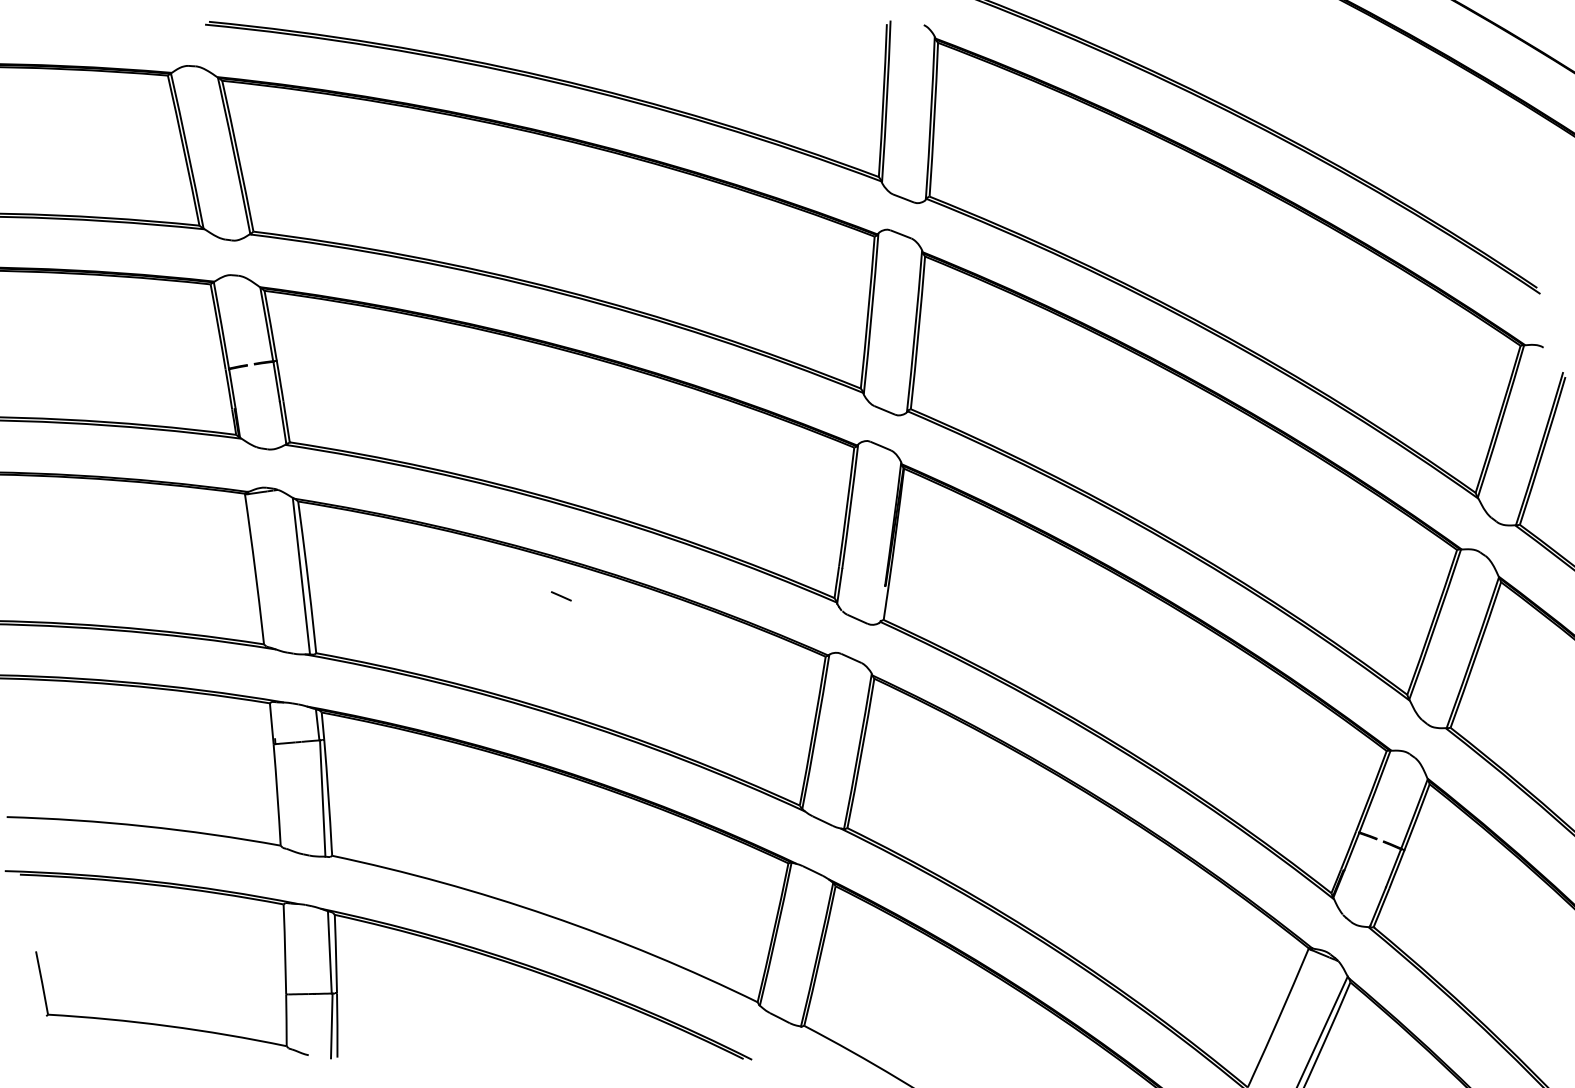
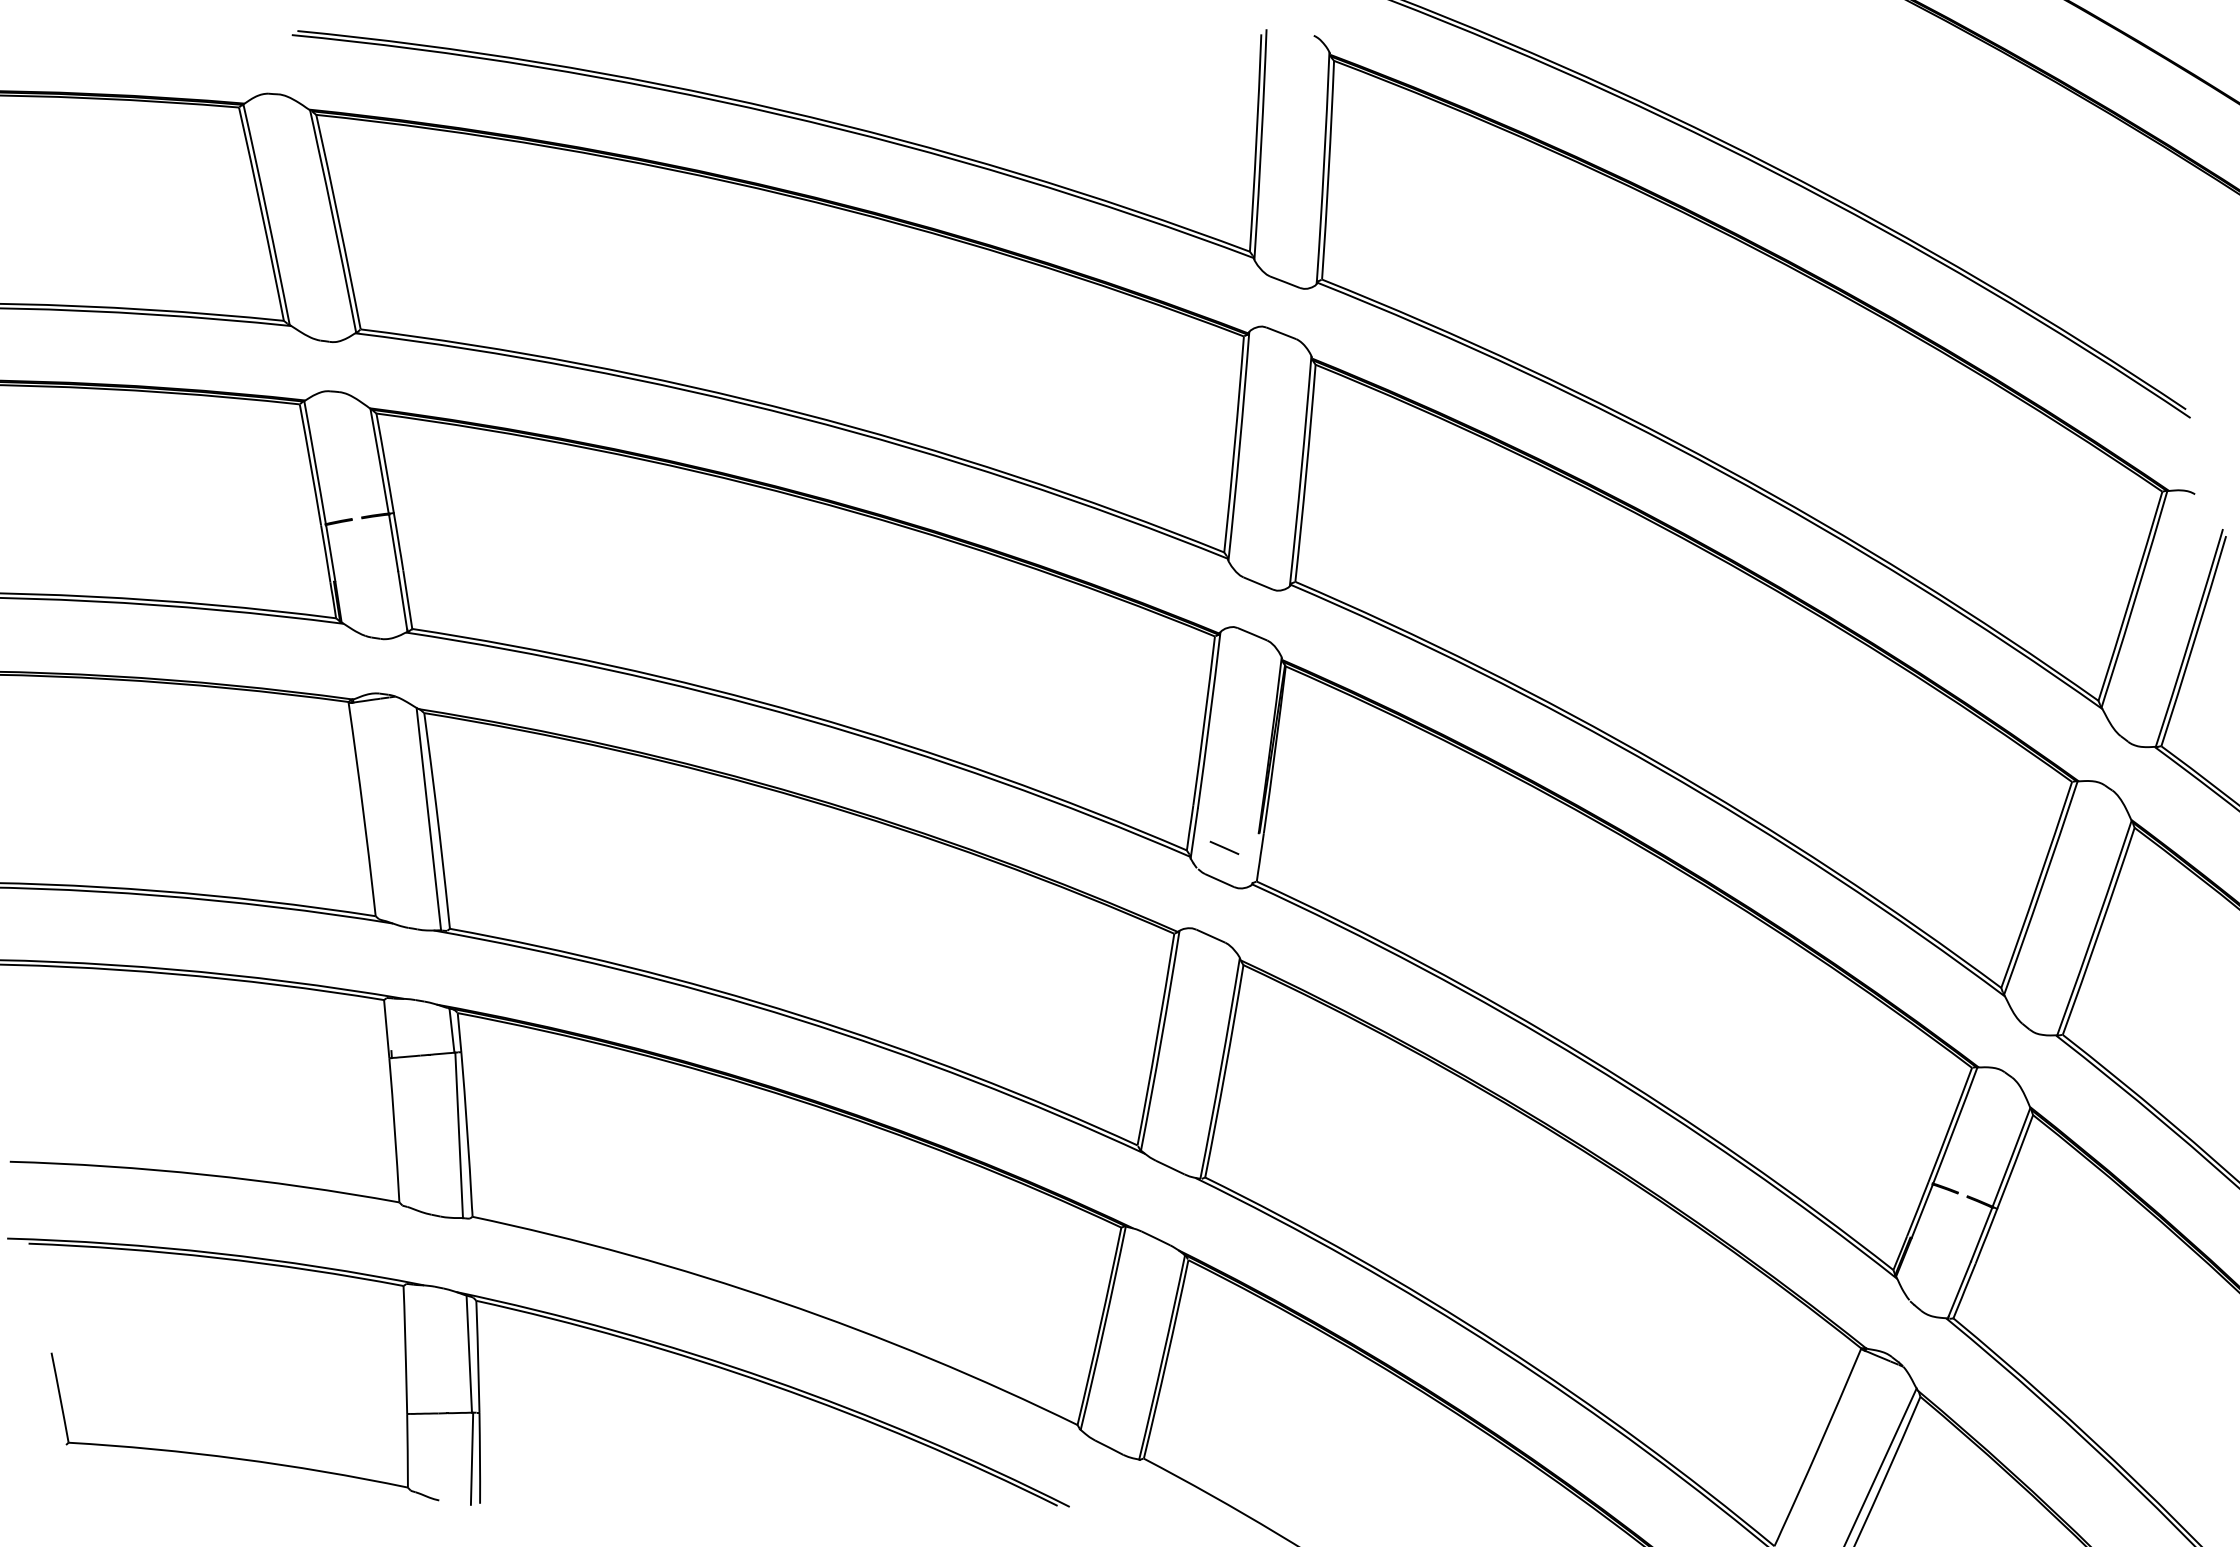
line: (561, 596) -> (1224, 847), moved

